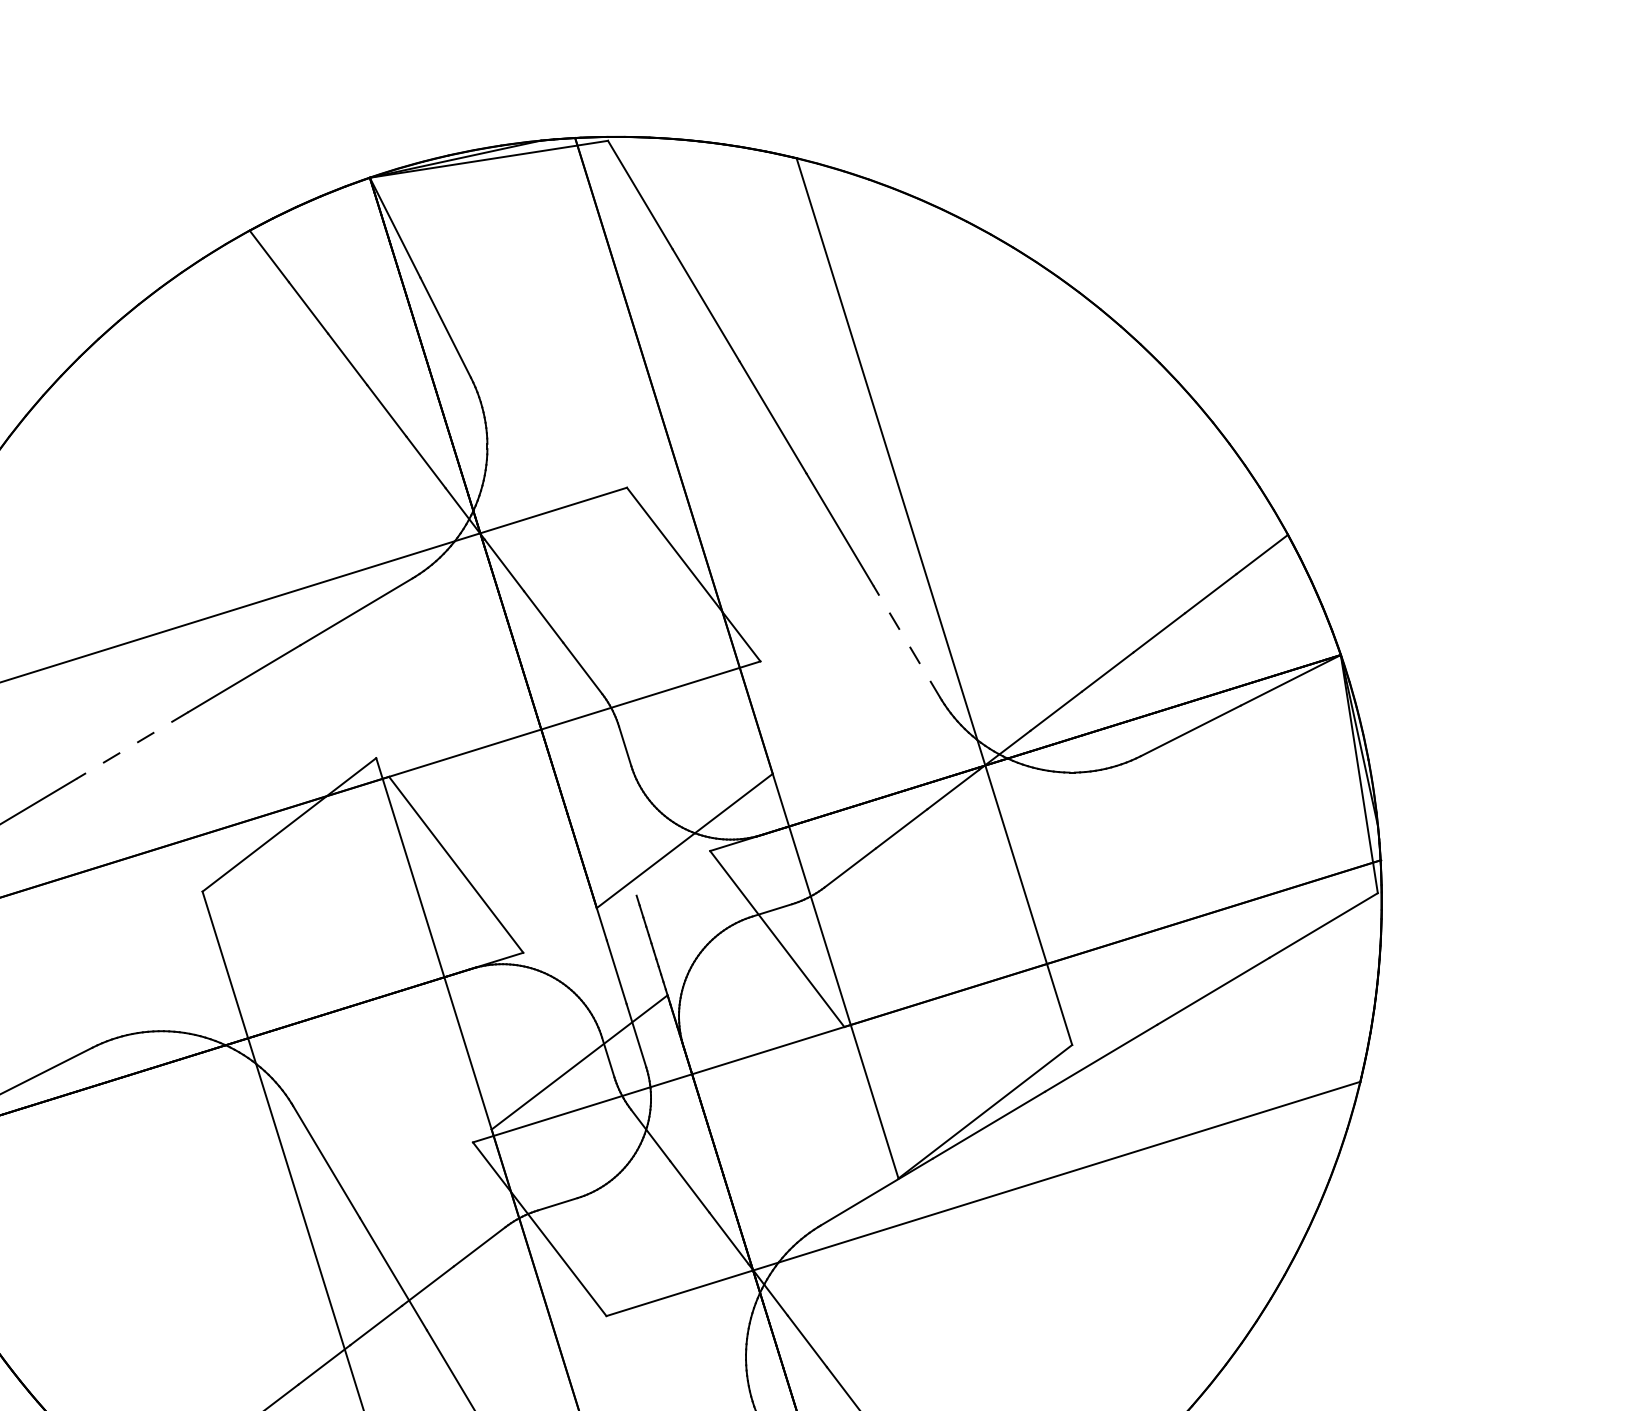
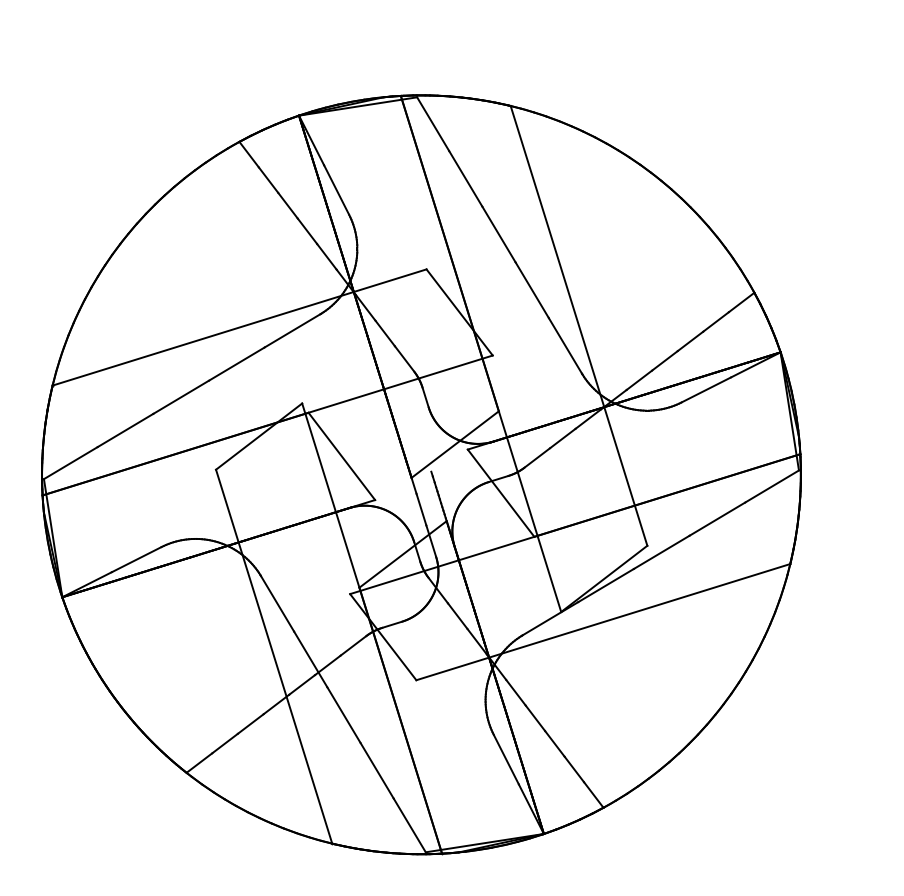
line: (907, 641) -> (565, 345), dashed -> solid
line: (130, 746) -> (180, 397), dashed -> solid

